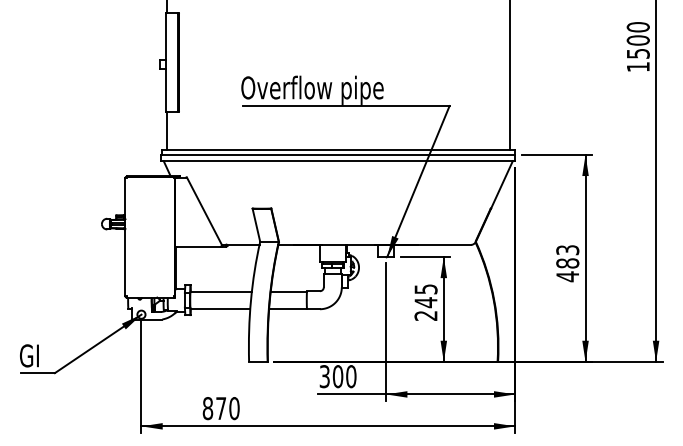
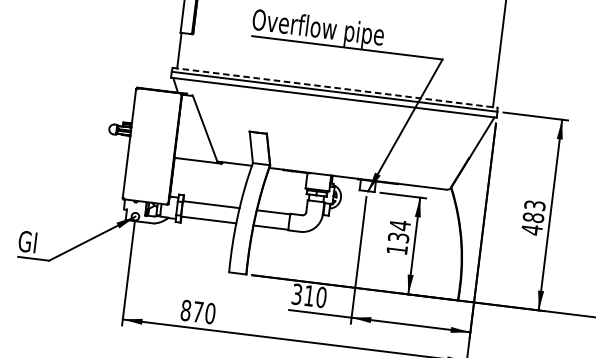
line: (338, 150) -> (335, 87), solid -> dashed
text: (425, 301) -> (398, 236), 245 -> 134
text: (337, 376) -> (308, 295), 300 -> 310

